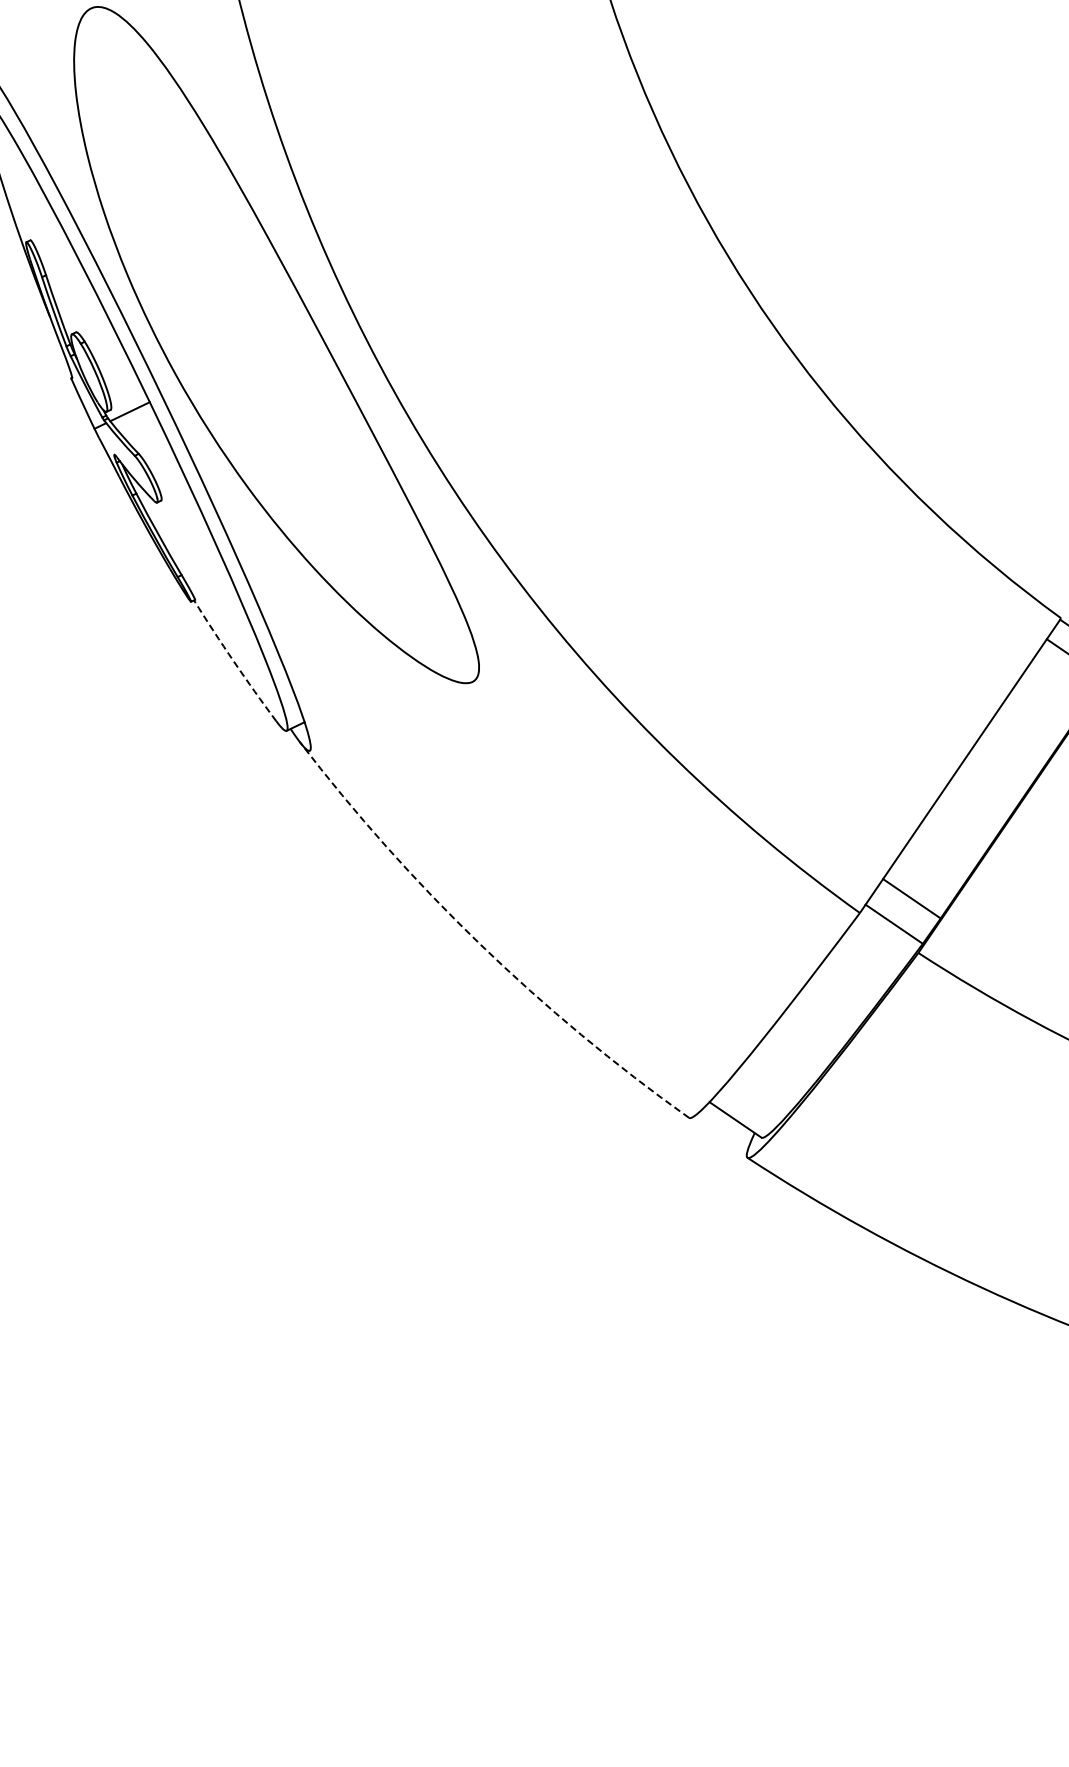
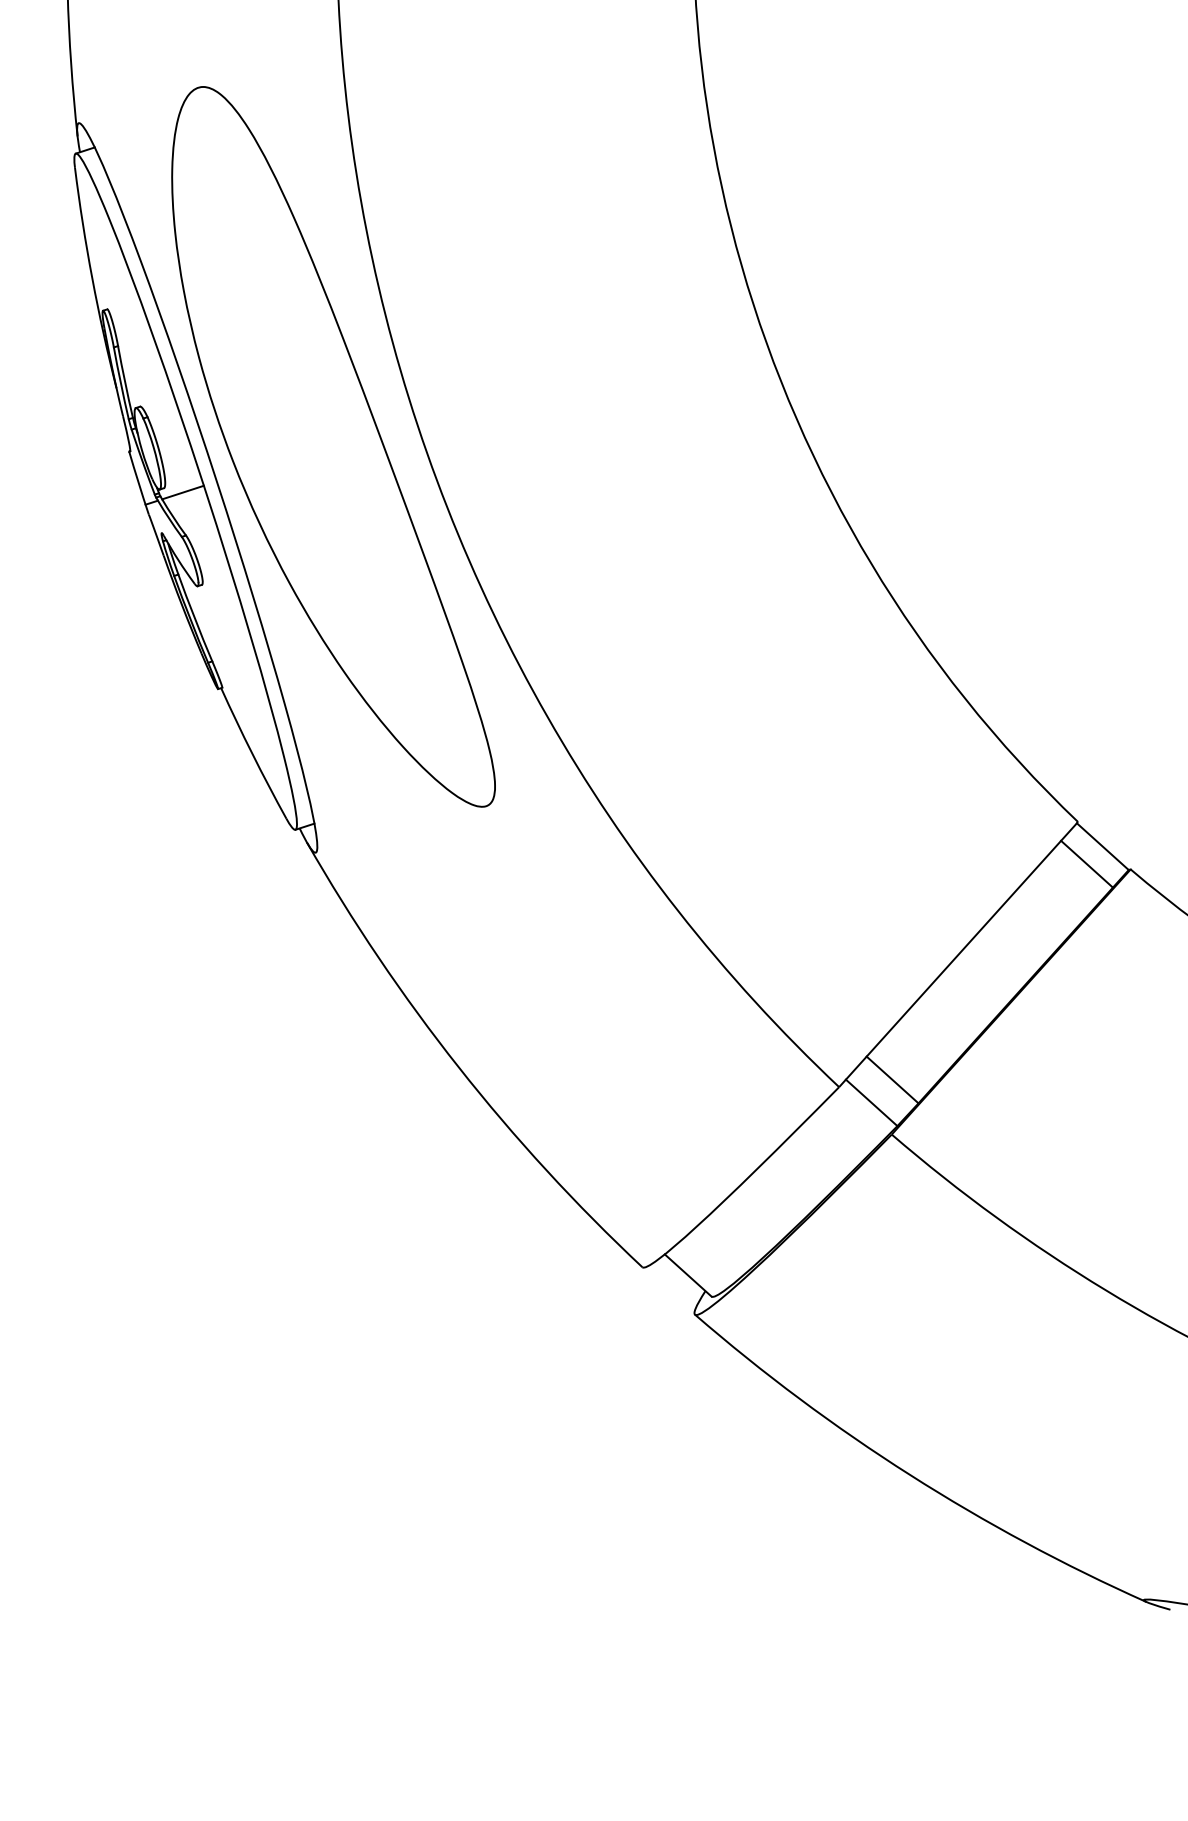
arc: (233, 661) -> (252, 754), dashed -> solid
arc: (480, 944) -> (458, 1067), dashed -> solid

